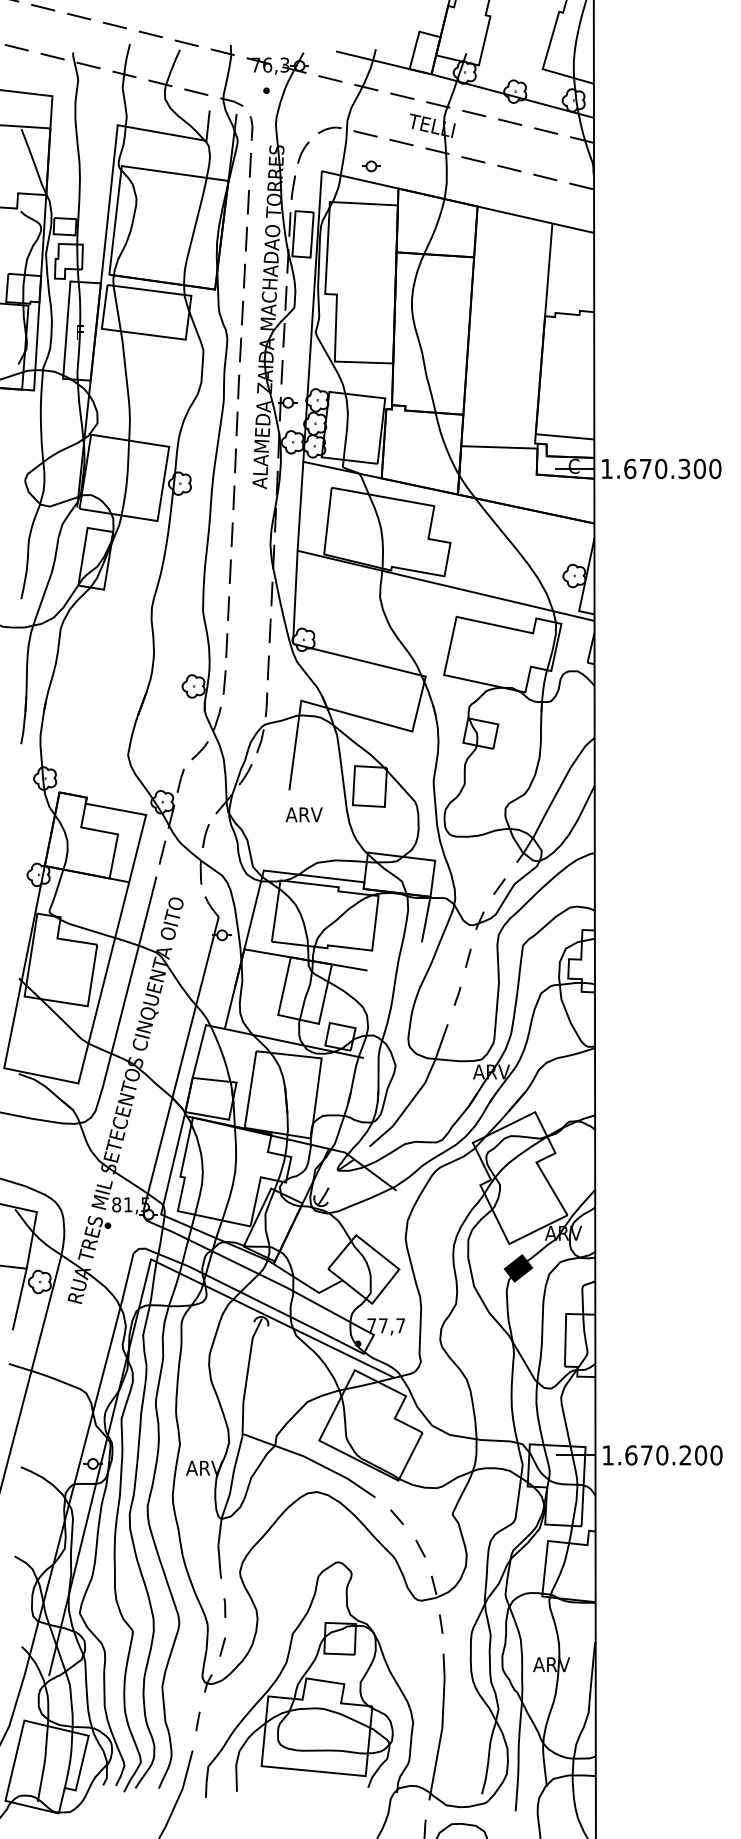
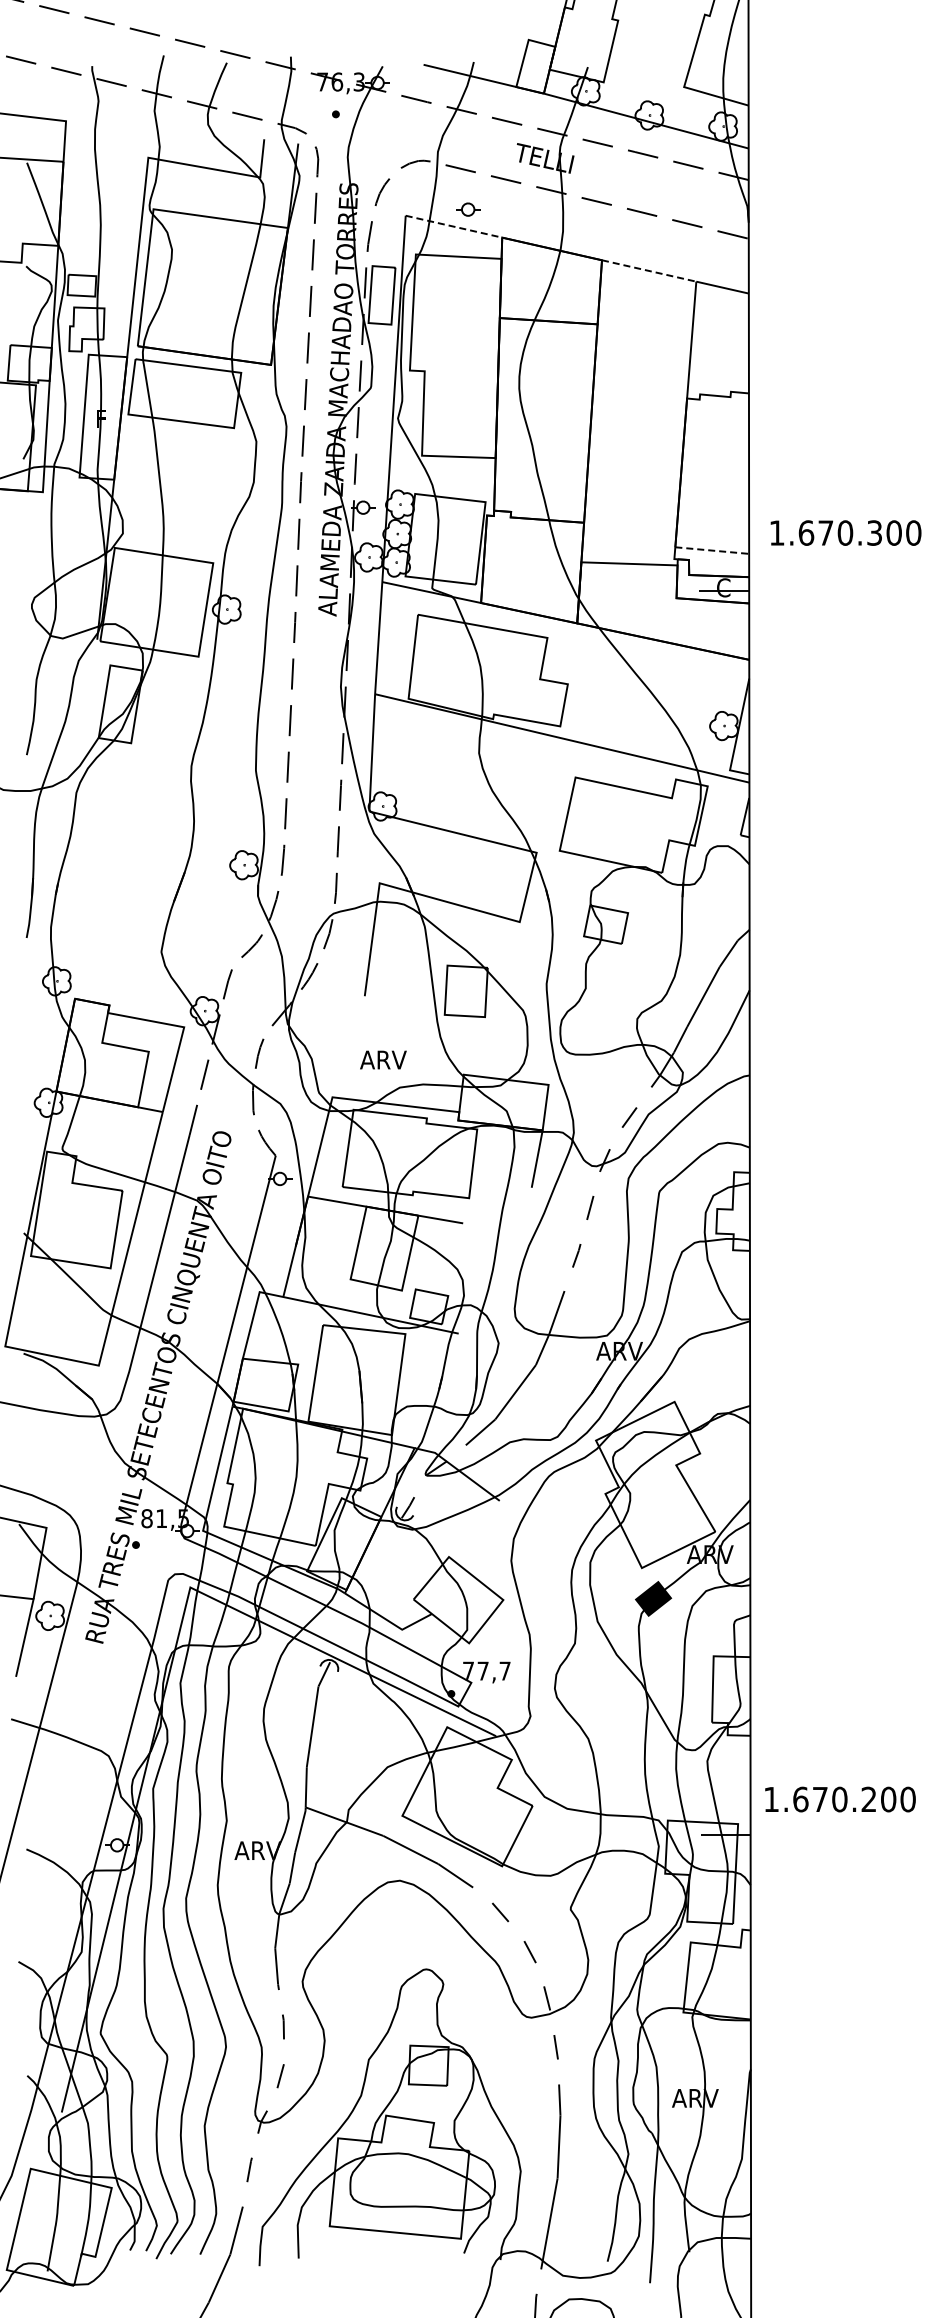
line: (360, 179) -> (454, 226), solid -> dashed
line: (515, 215) -> (649, 271), solid -> dashed
line: (565, 436) -> (712, 550), solid -> dashed
text: (661, 468) -> (845, 532), moved
text: (304, 814) -> (383, 1059), moved
text: (662, 1455) -> (840, 1799), moved

